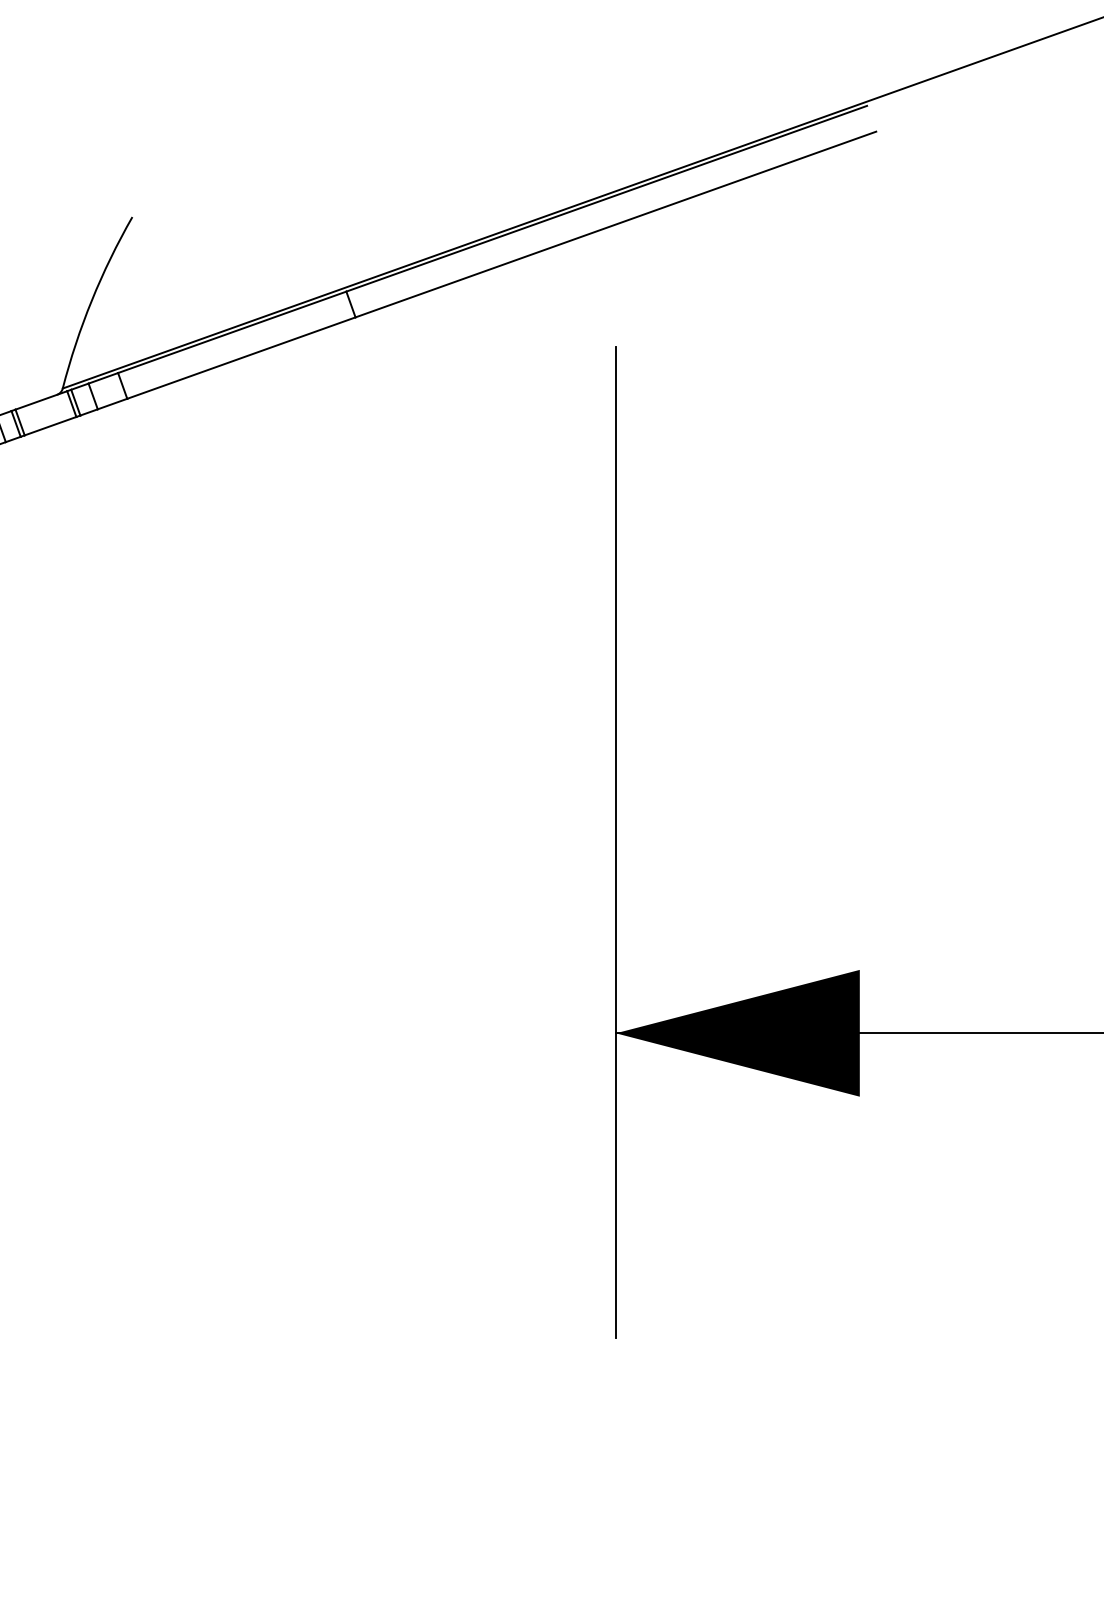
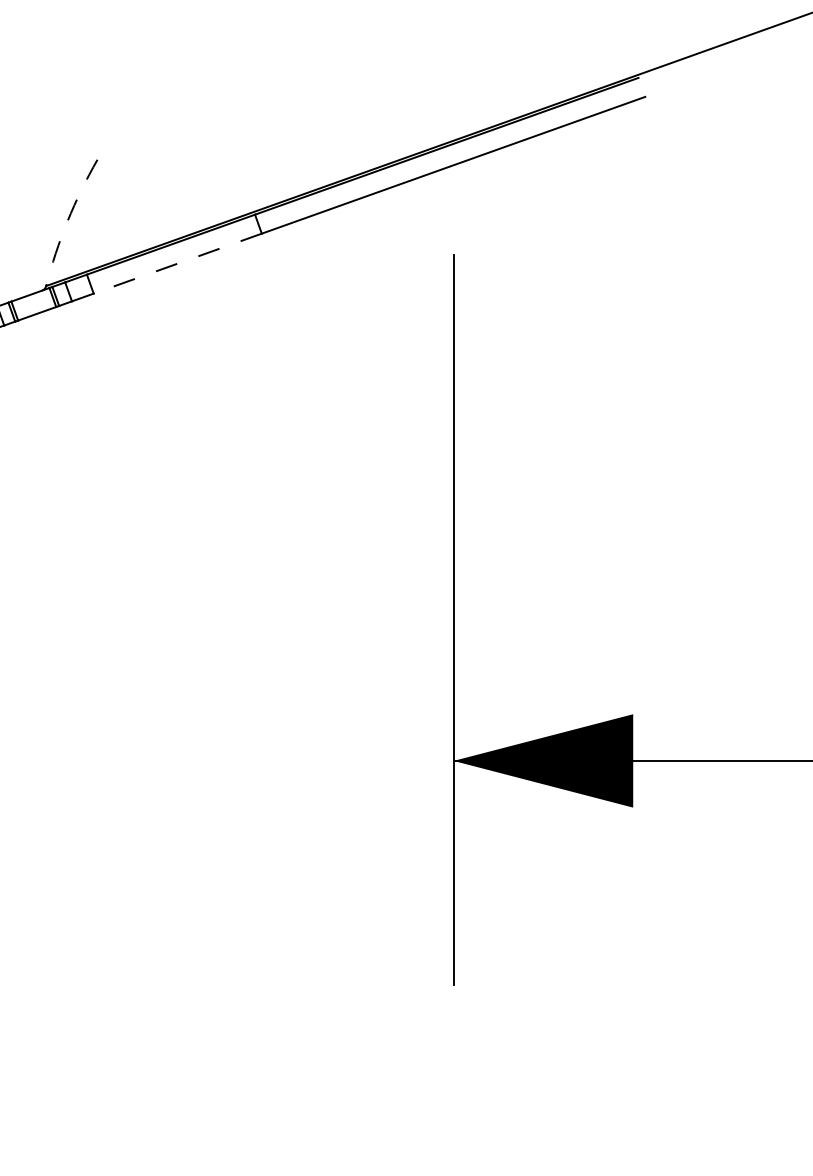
arc: (91, 300) -> (67, 221), solid -> dashed
line: (241, 357) -> (177, 263), solid -> dashed

